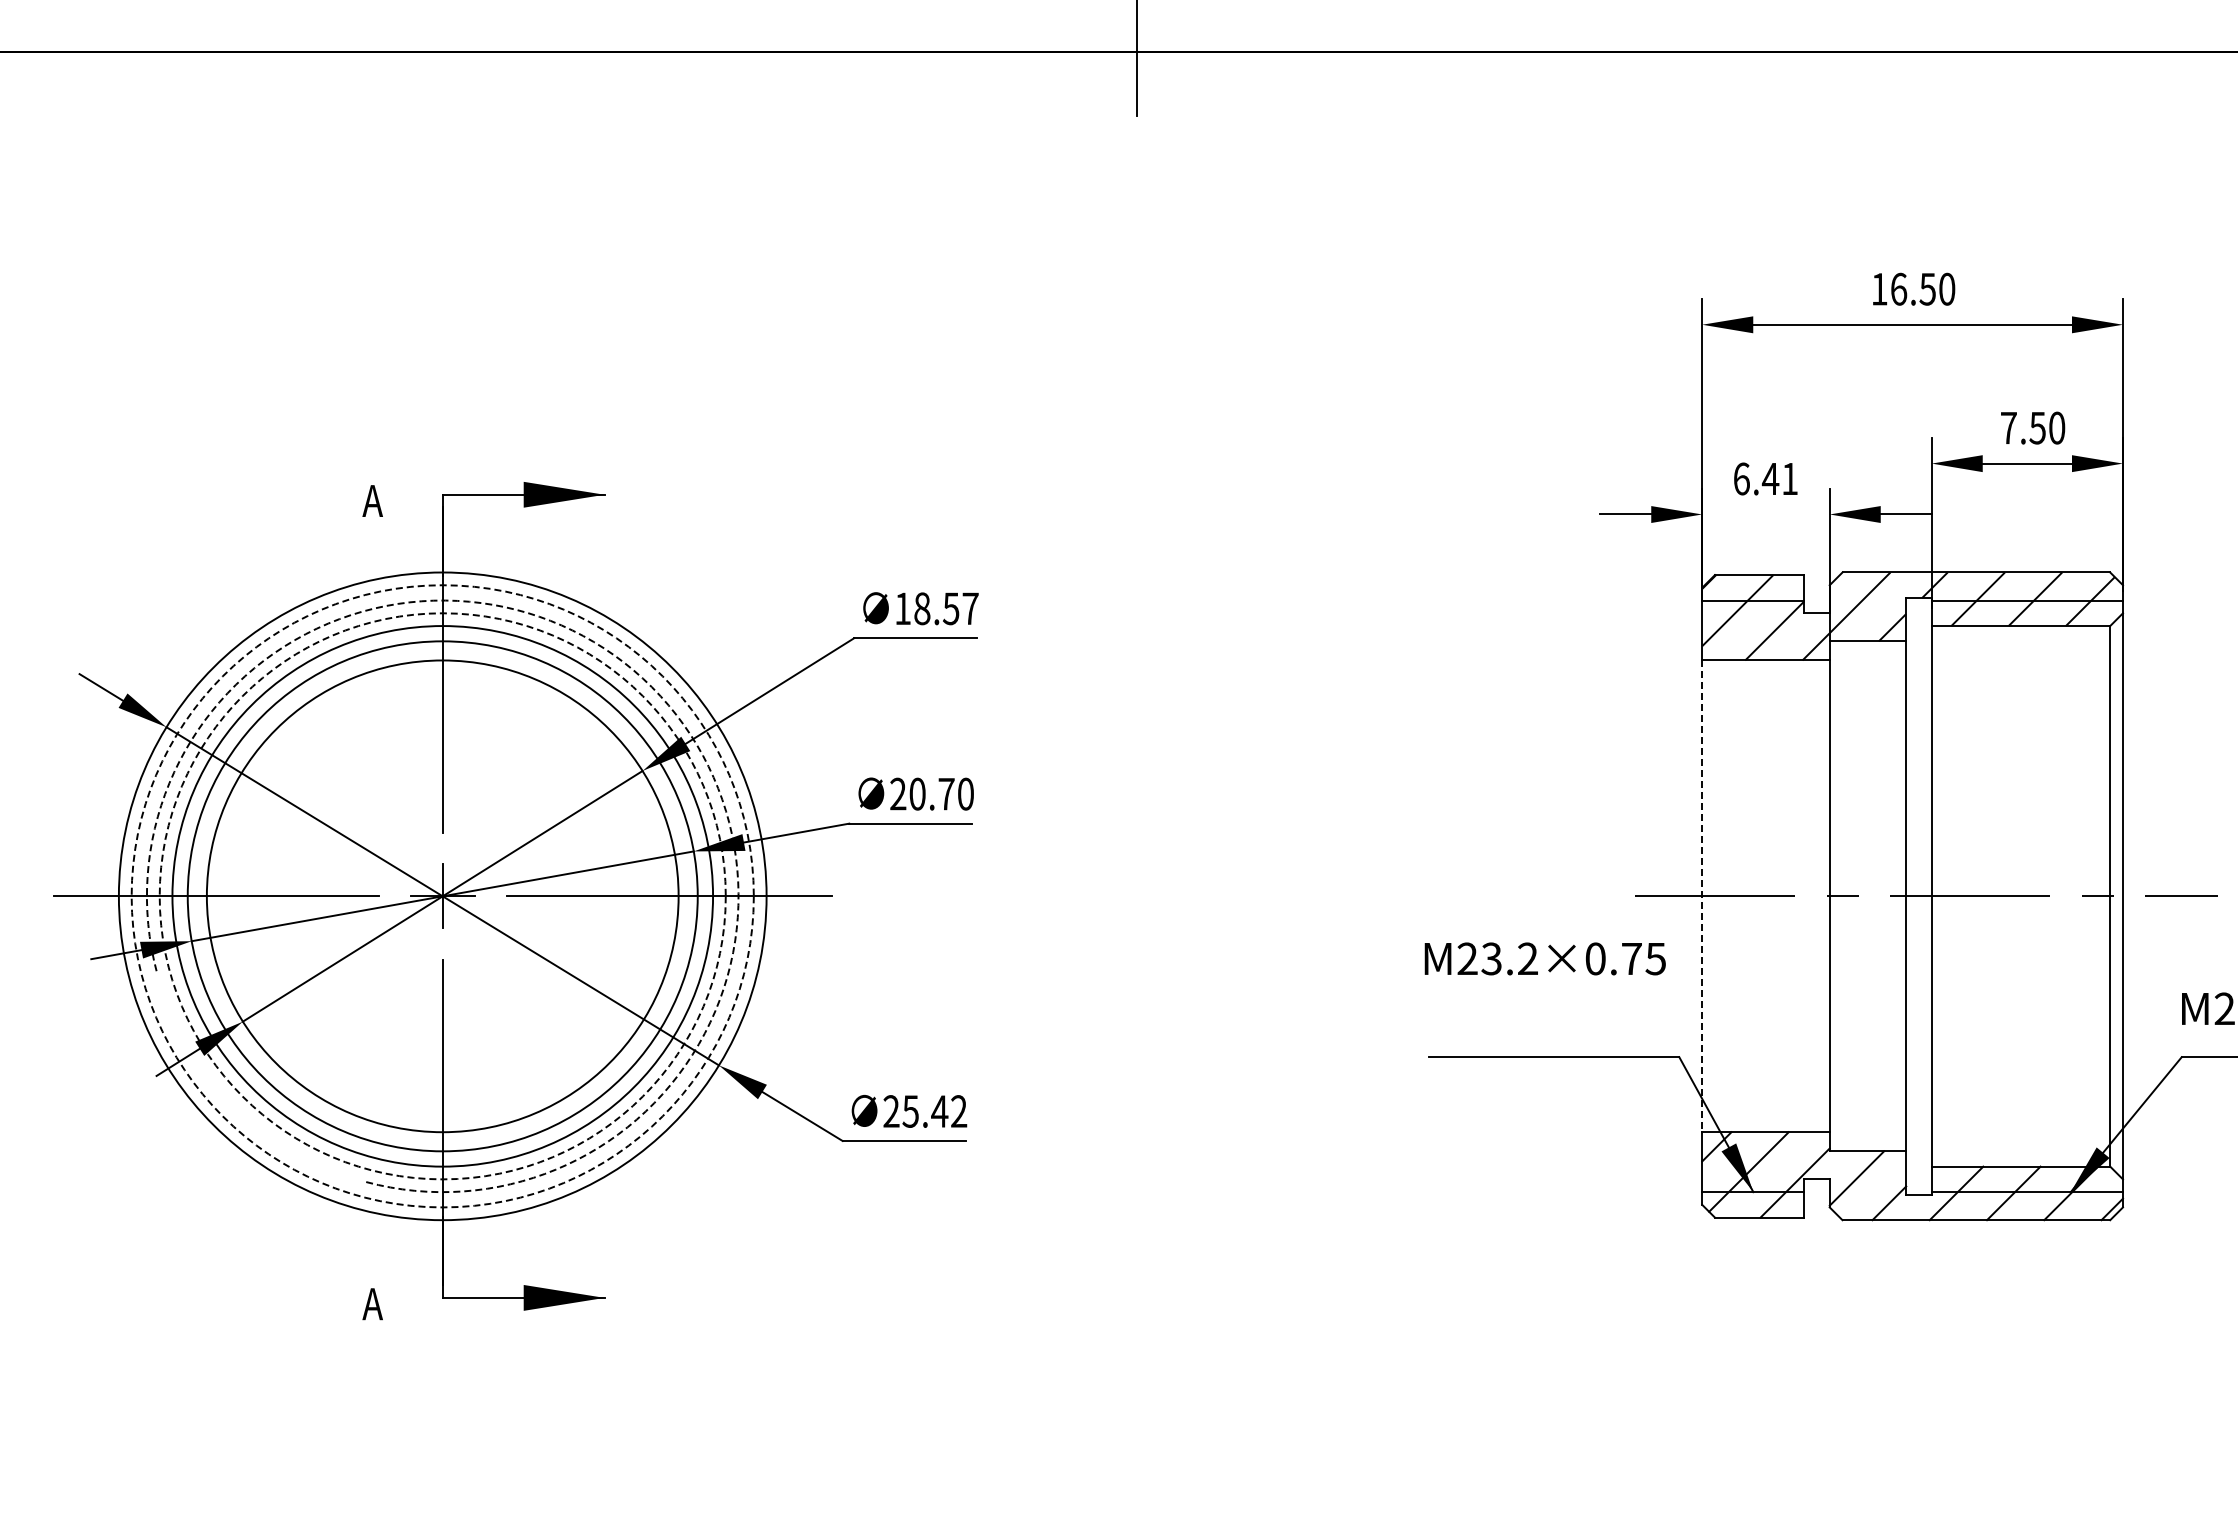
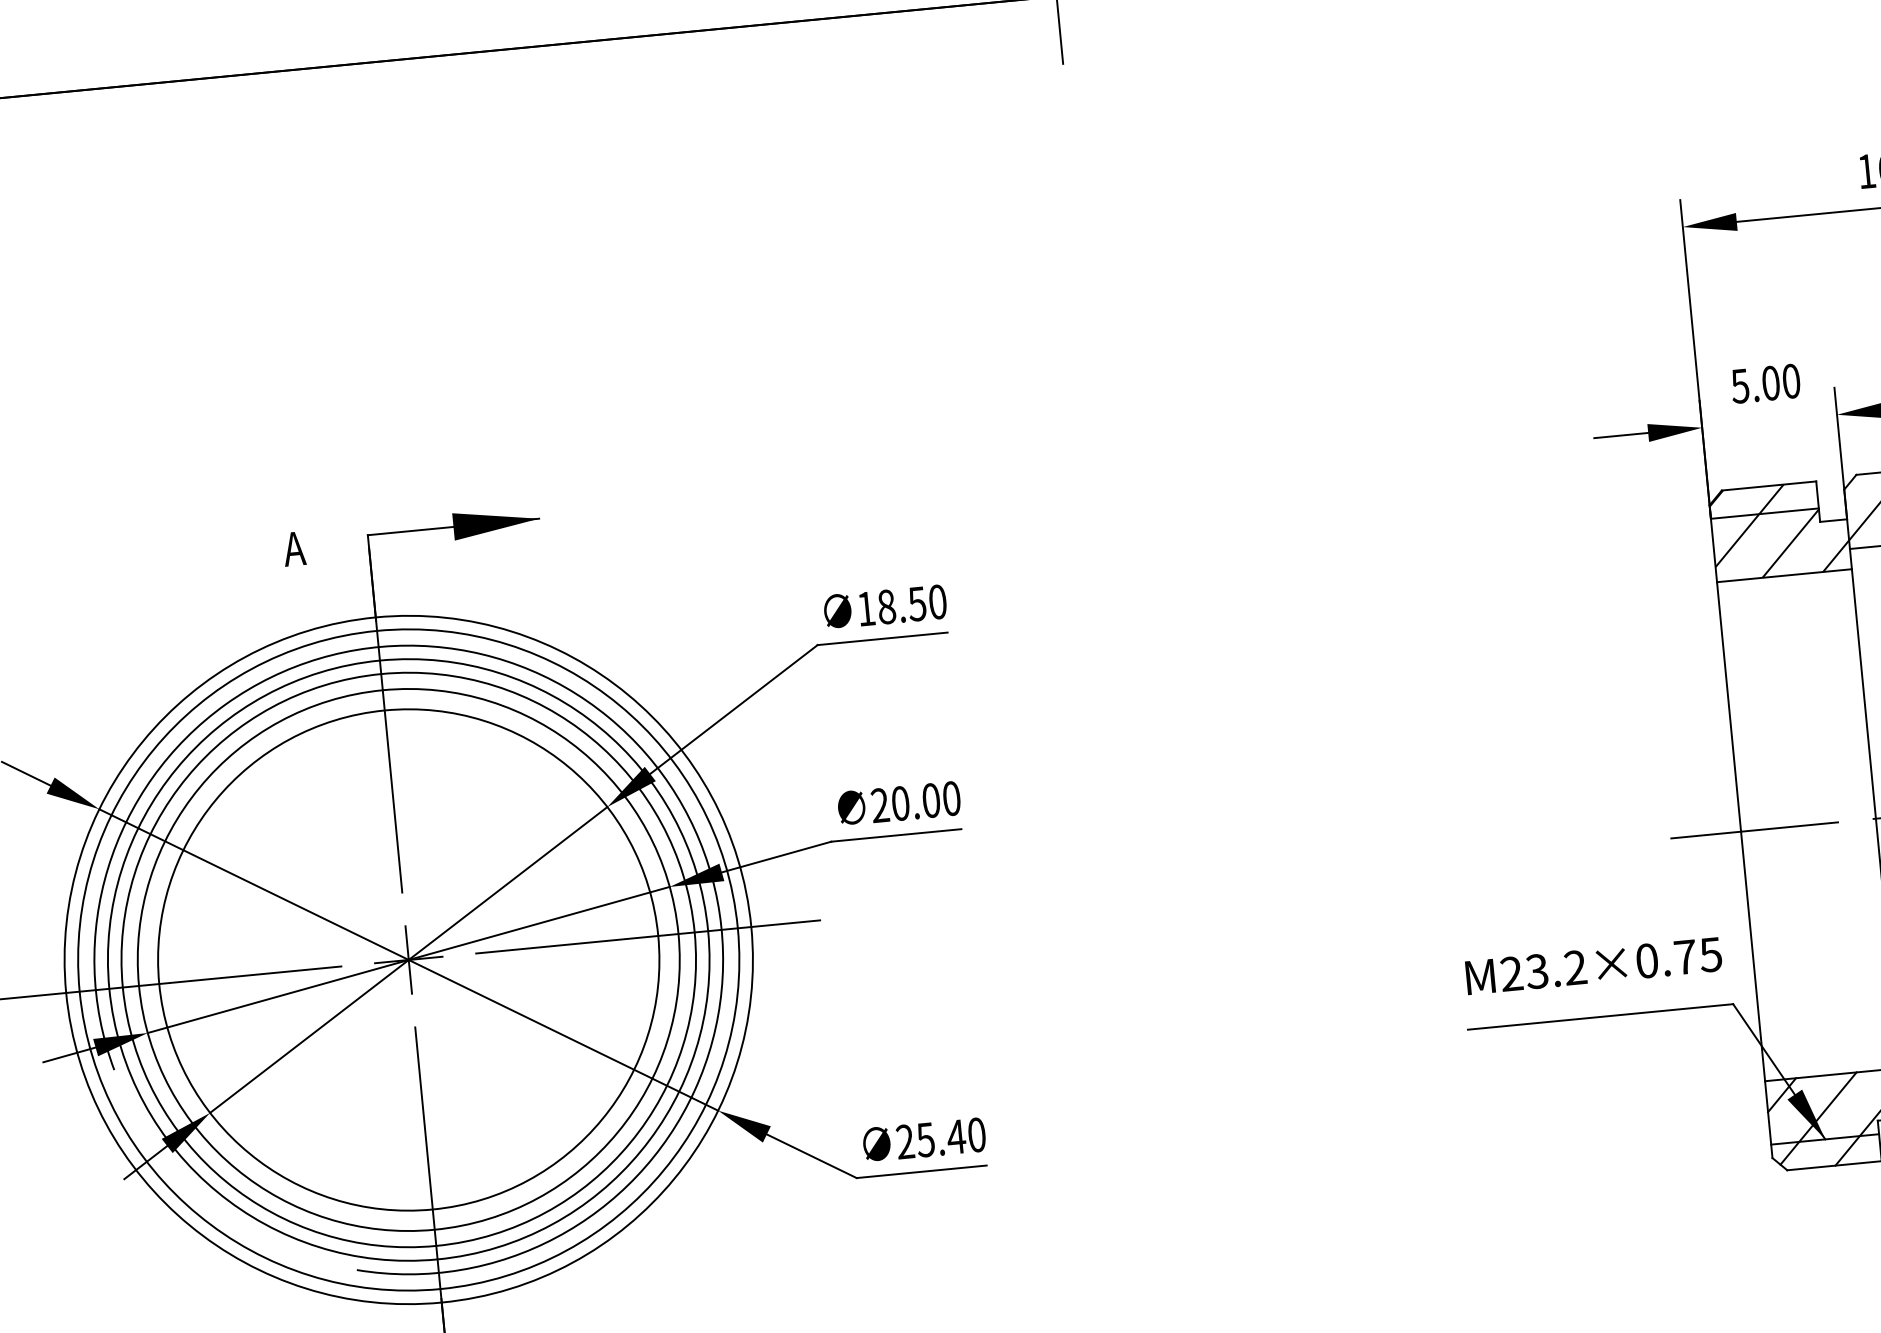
text: (1765, 478) -> (1765, 383), 6.41 -> 5.00
text: (970, 608) -> (937, 601), 18.57 -> 18.50
arc: (651, 687) -> (608, 717), dashed -> solid
text: (946, 793) -> (931, 799), 20.70 -> 20.00
circle: (442, 896) -> (408, 960), dashed -> solid
circle: (442, 896) -> (408, 960), dashed -> solid
line: (1702, 896) -> (1741, 831), dashed -> solid
text: (1544, 958) -> (1593, 965), moved
text: (959, 1111) -> (977, 1134), 25.42 -> 25.40

